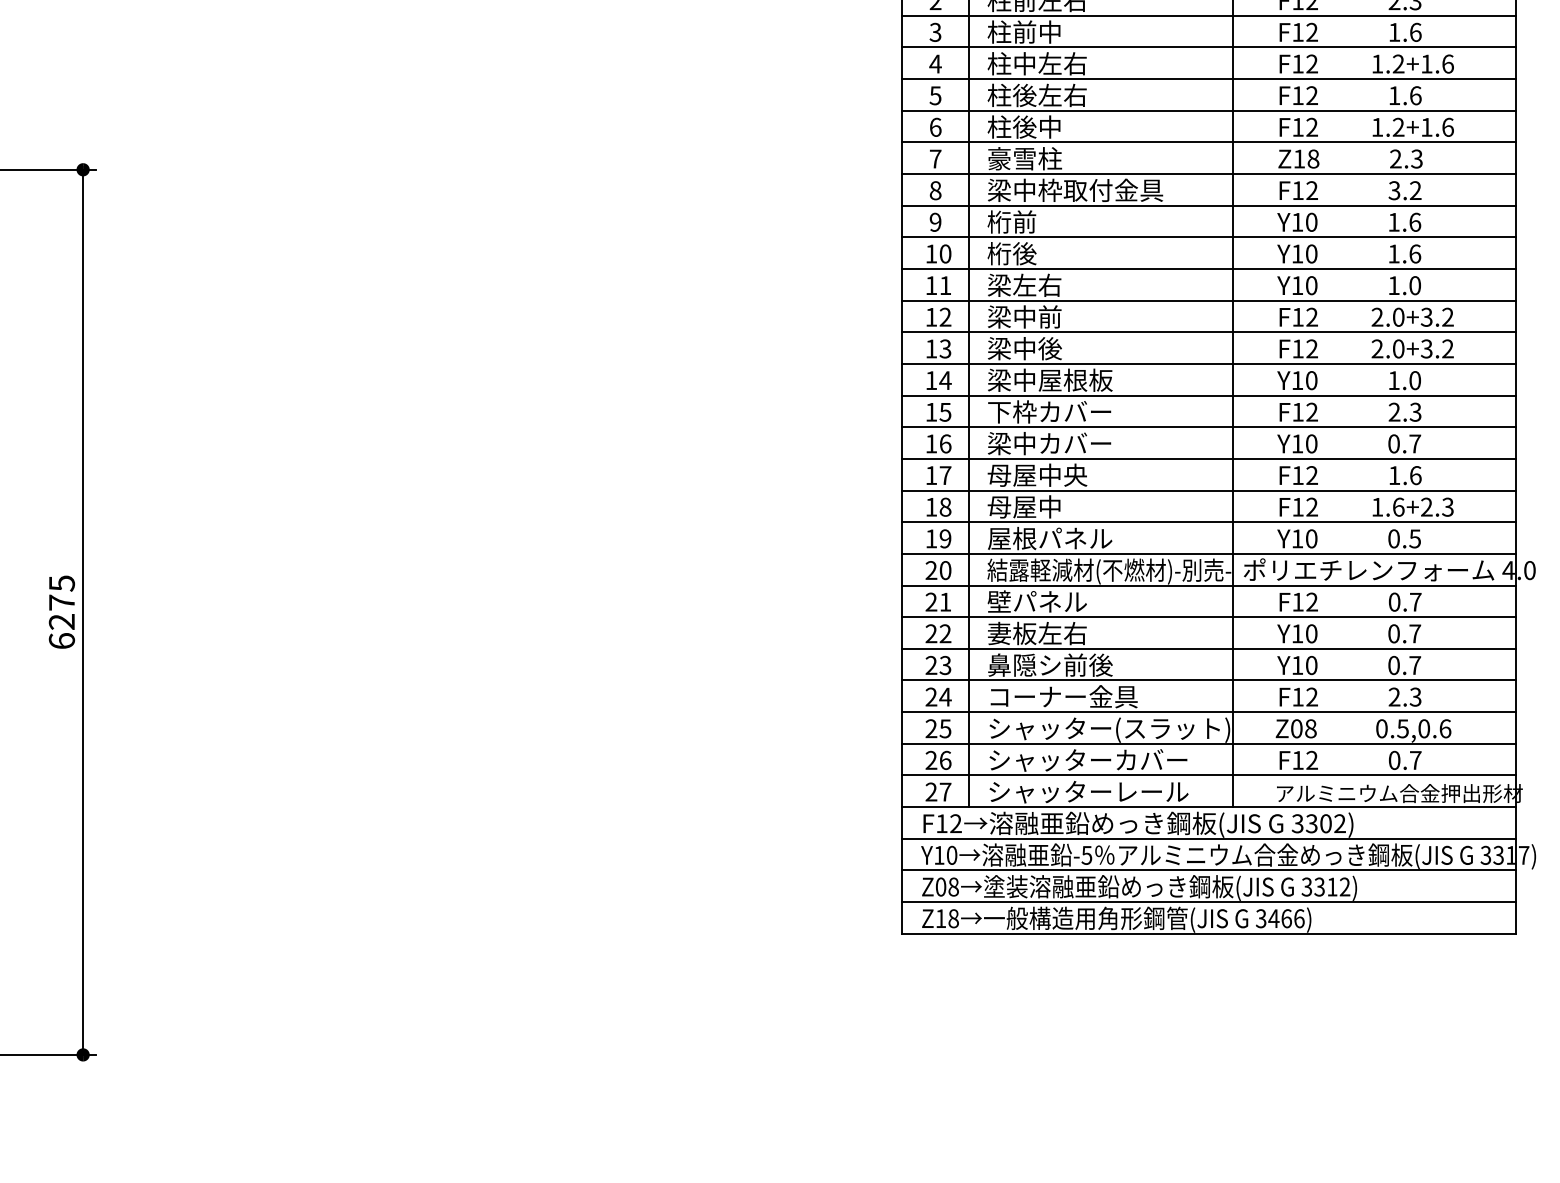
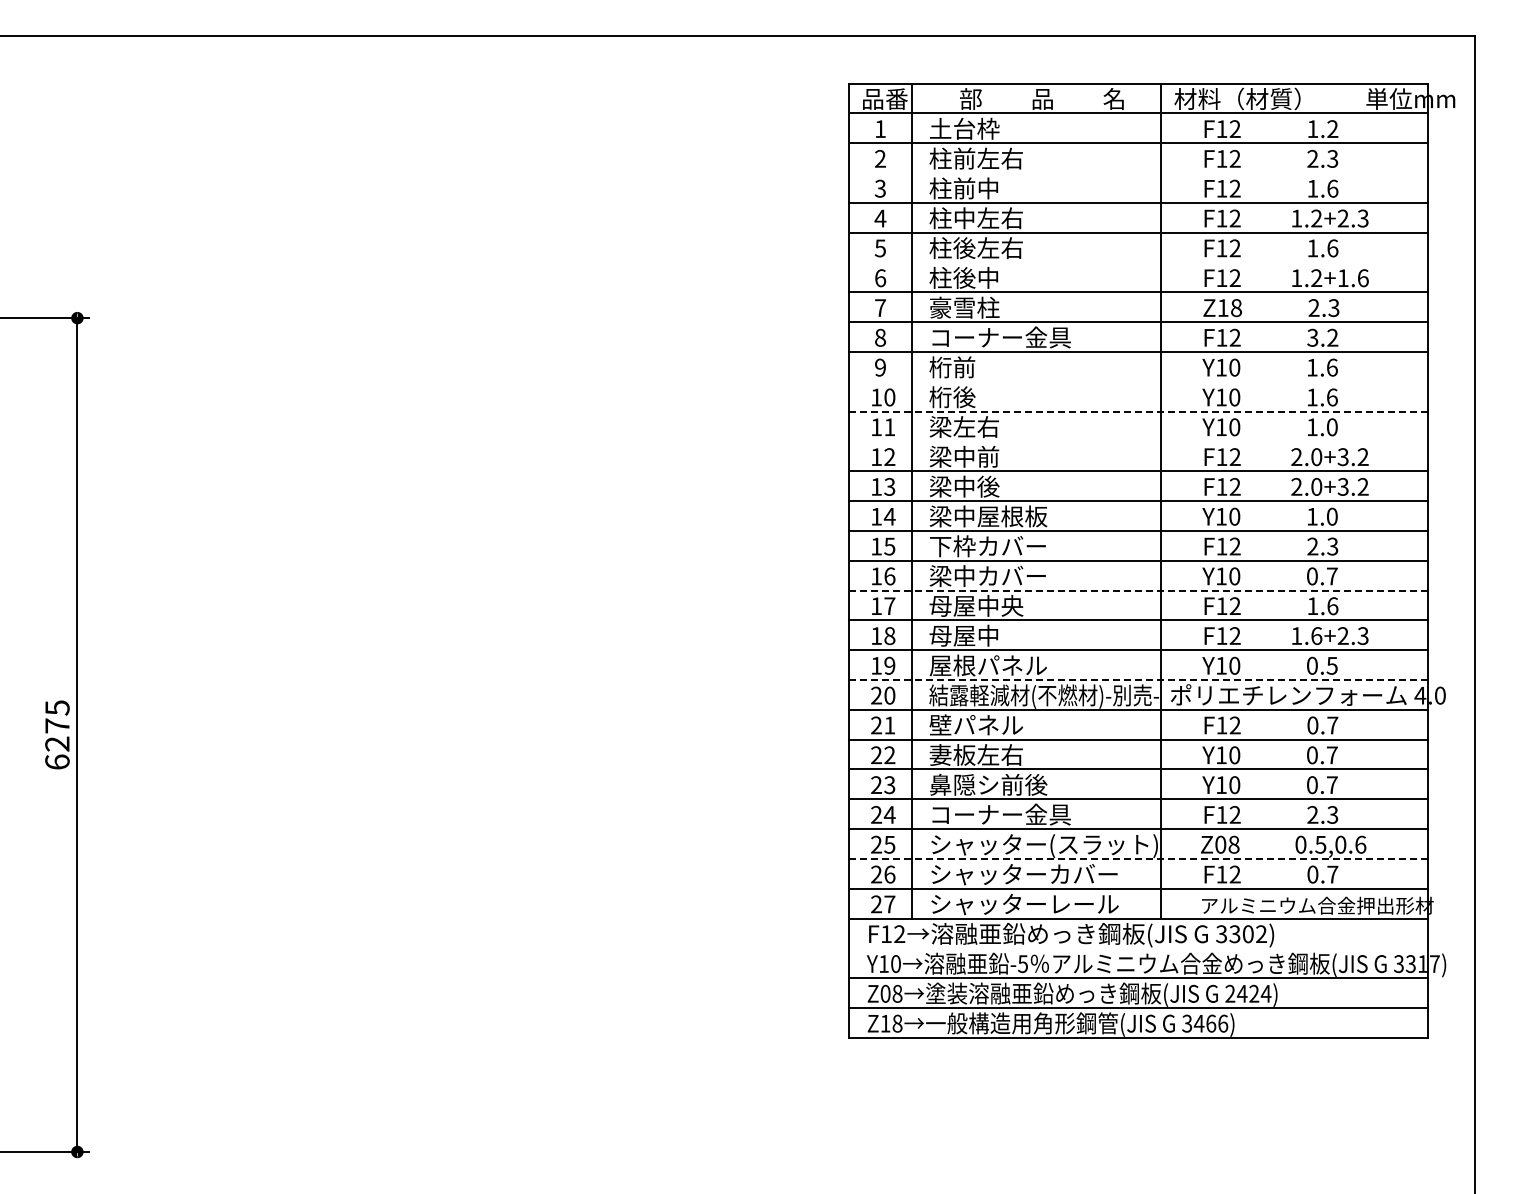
line: (1208, 16) -> (1137, 173), removed
text: (1436, 64) -> (1352, 218), 1.2+1.6 -> 1.2+2.3
line: (1208, 110) -> (1137, 262), removed
text: (1074, 190) -> (1011, 337), 梁中枠取付金具 -> コーナー金具
line: (1208, 237) -> (1137, 381), removed
line: (1208, 268) -> (1137, 411), solid -> dashed
line: (1208, 300) -> (1137, 441), removed
line: (1208, 458) -> (1137, 590), solid -> dashed
line: (1208, 553) -> (1137, 679), solid -> dashed
line: (1208, 743) -> (1137, 858), solid -> dashed
line: (1208, 838) -> (1137, 948), removed
text: (1326, 886) -> (1248, 993), 3312) -> 2424)

